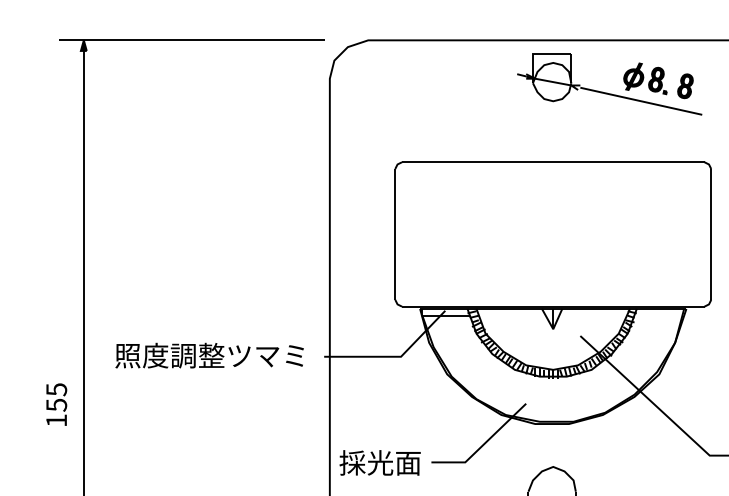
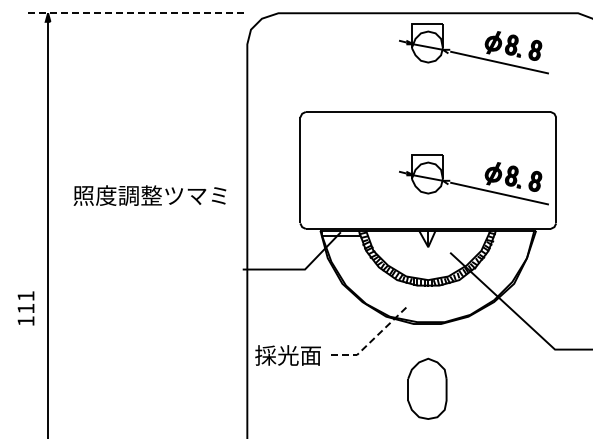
line: (191, 40) -> (135, 13), solid -> dashed
part: (609, 254) -> (473, 186), added
text: (209, 355) -> (149, 195), moved
text: (55, 397) -> (25, 302), 155 -> 111
line: (483, 445) -> (371, 341), solid -> dashed

